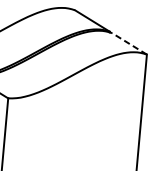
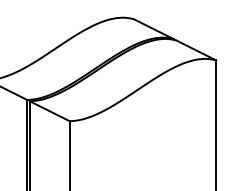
line: (128, 43) -> (195, 50), dashed -> solid

